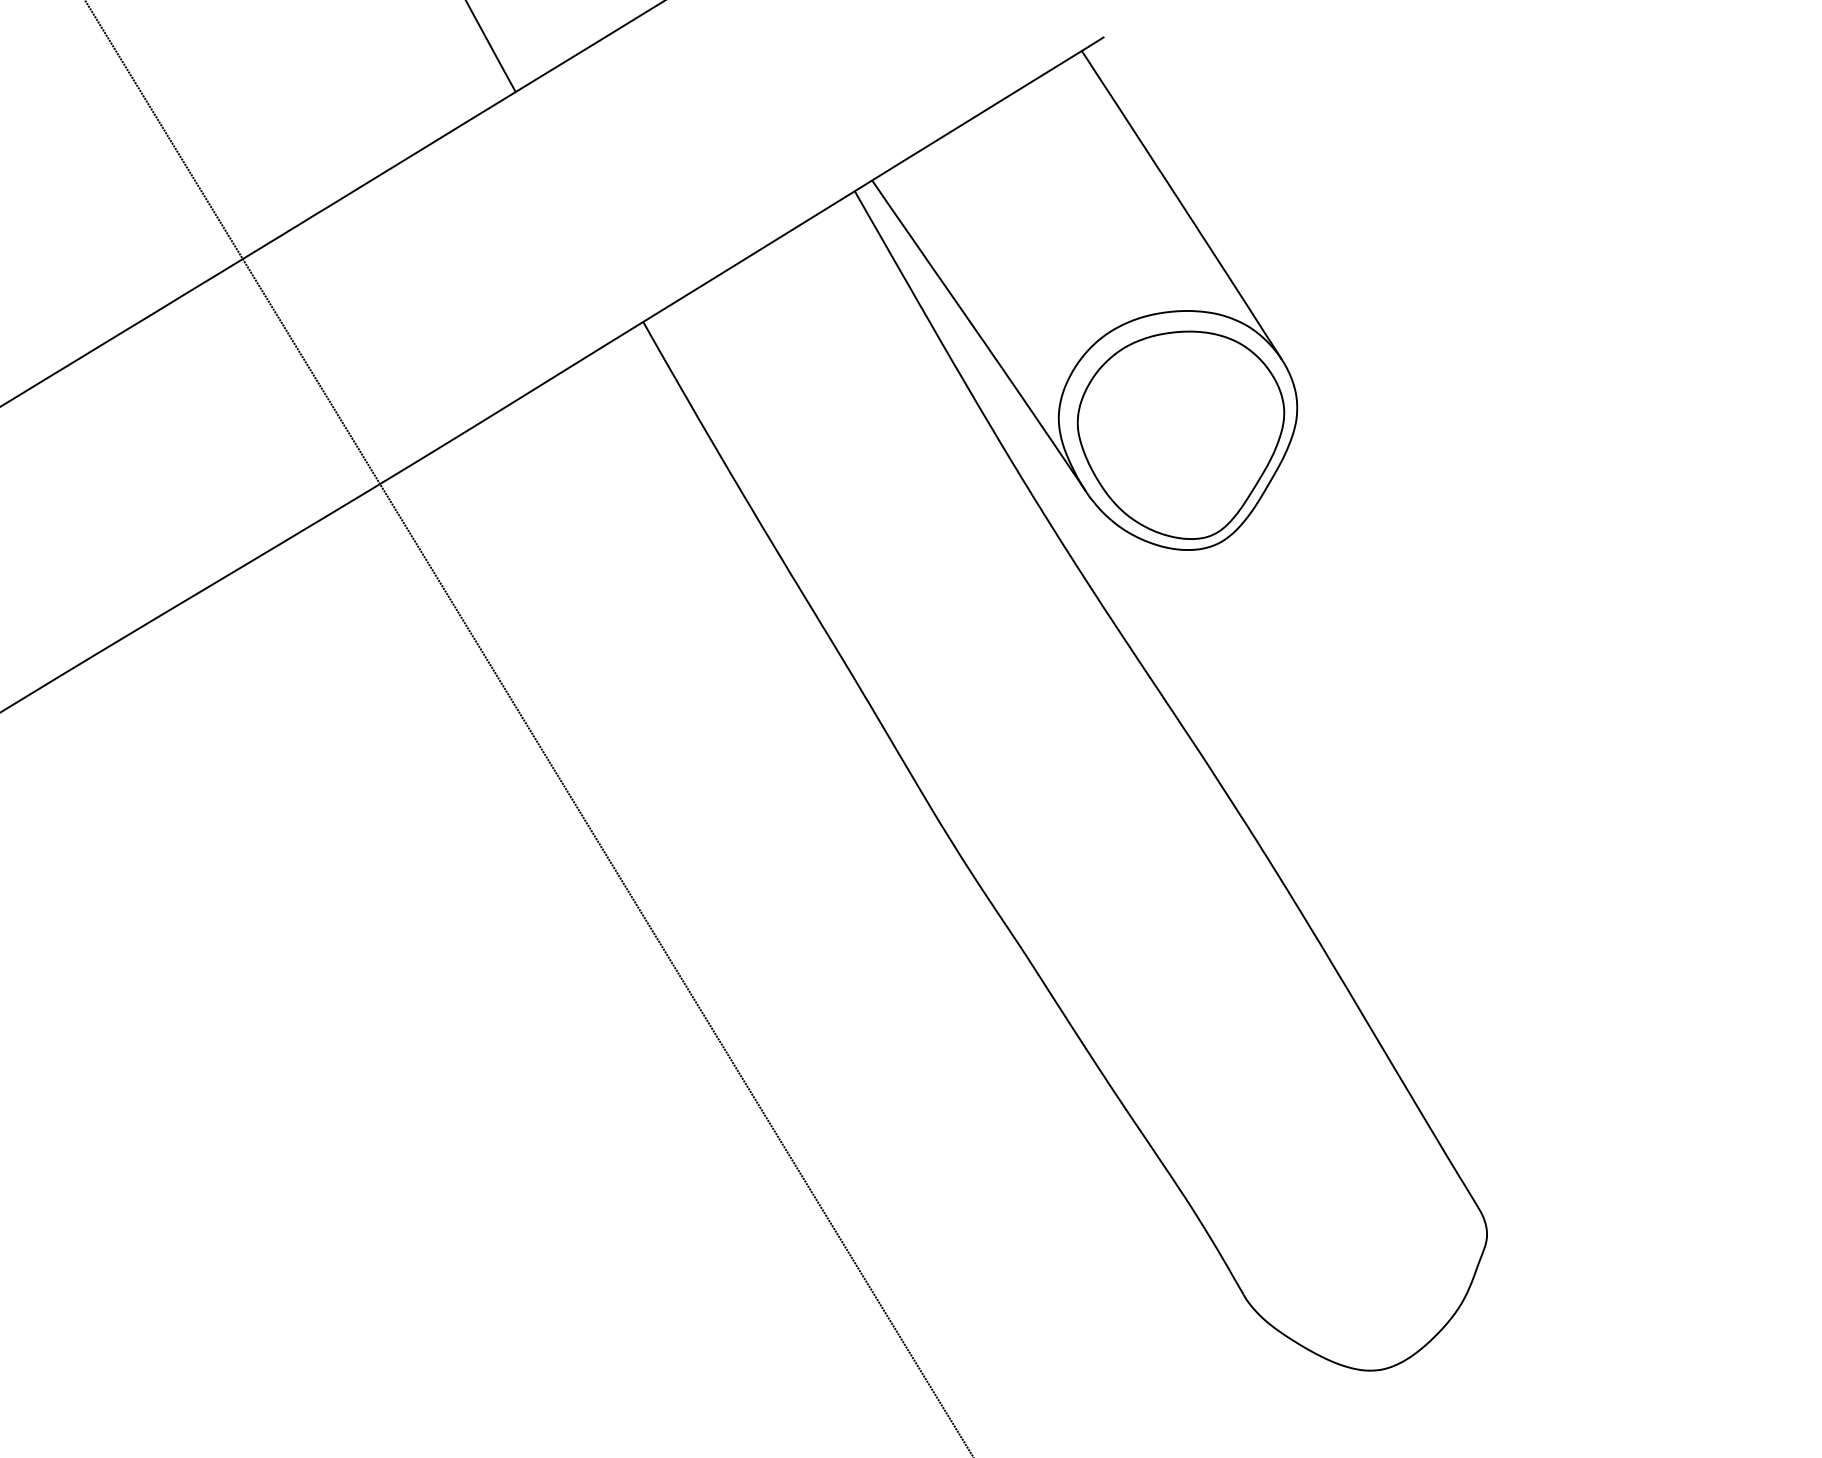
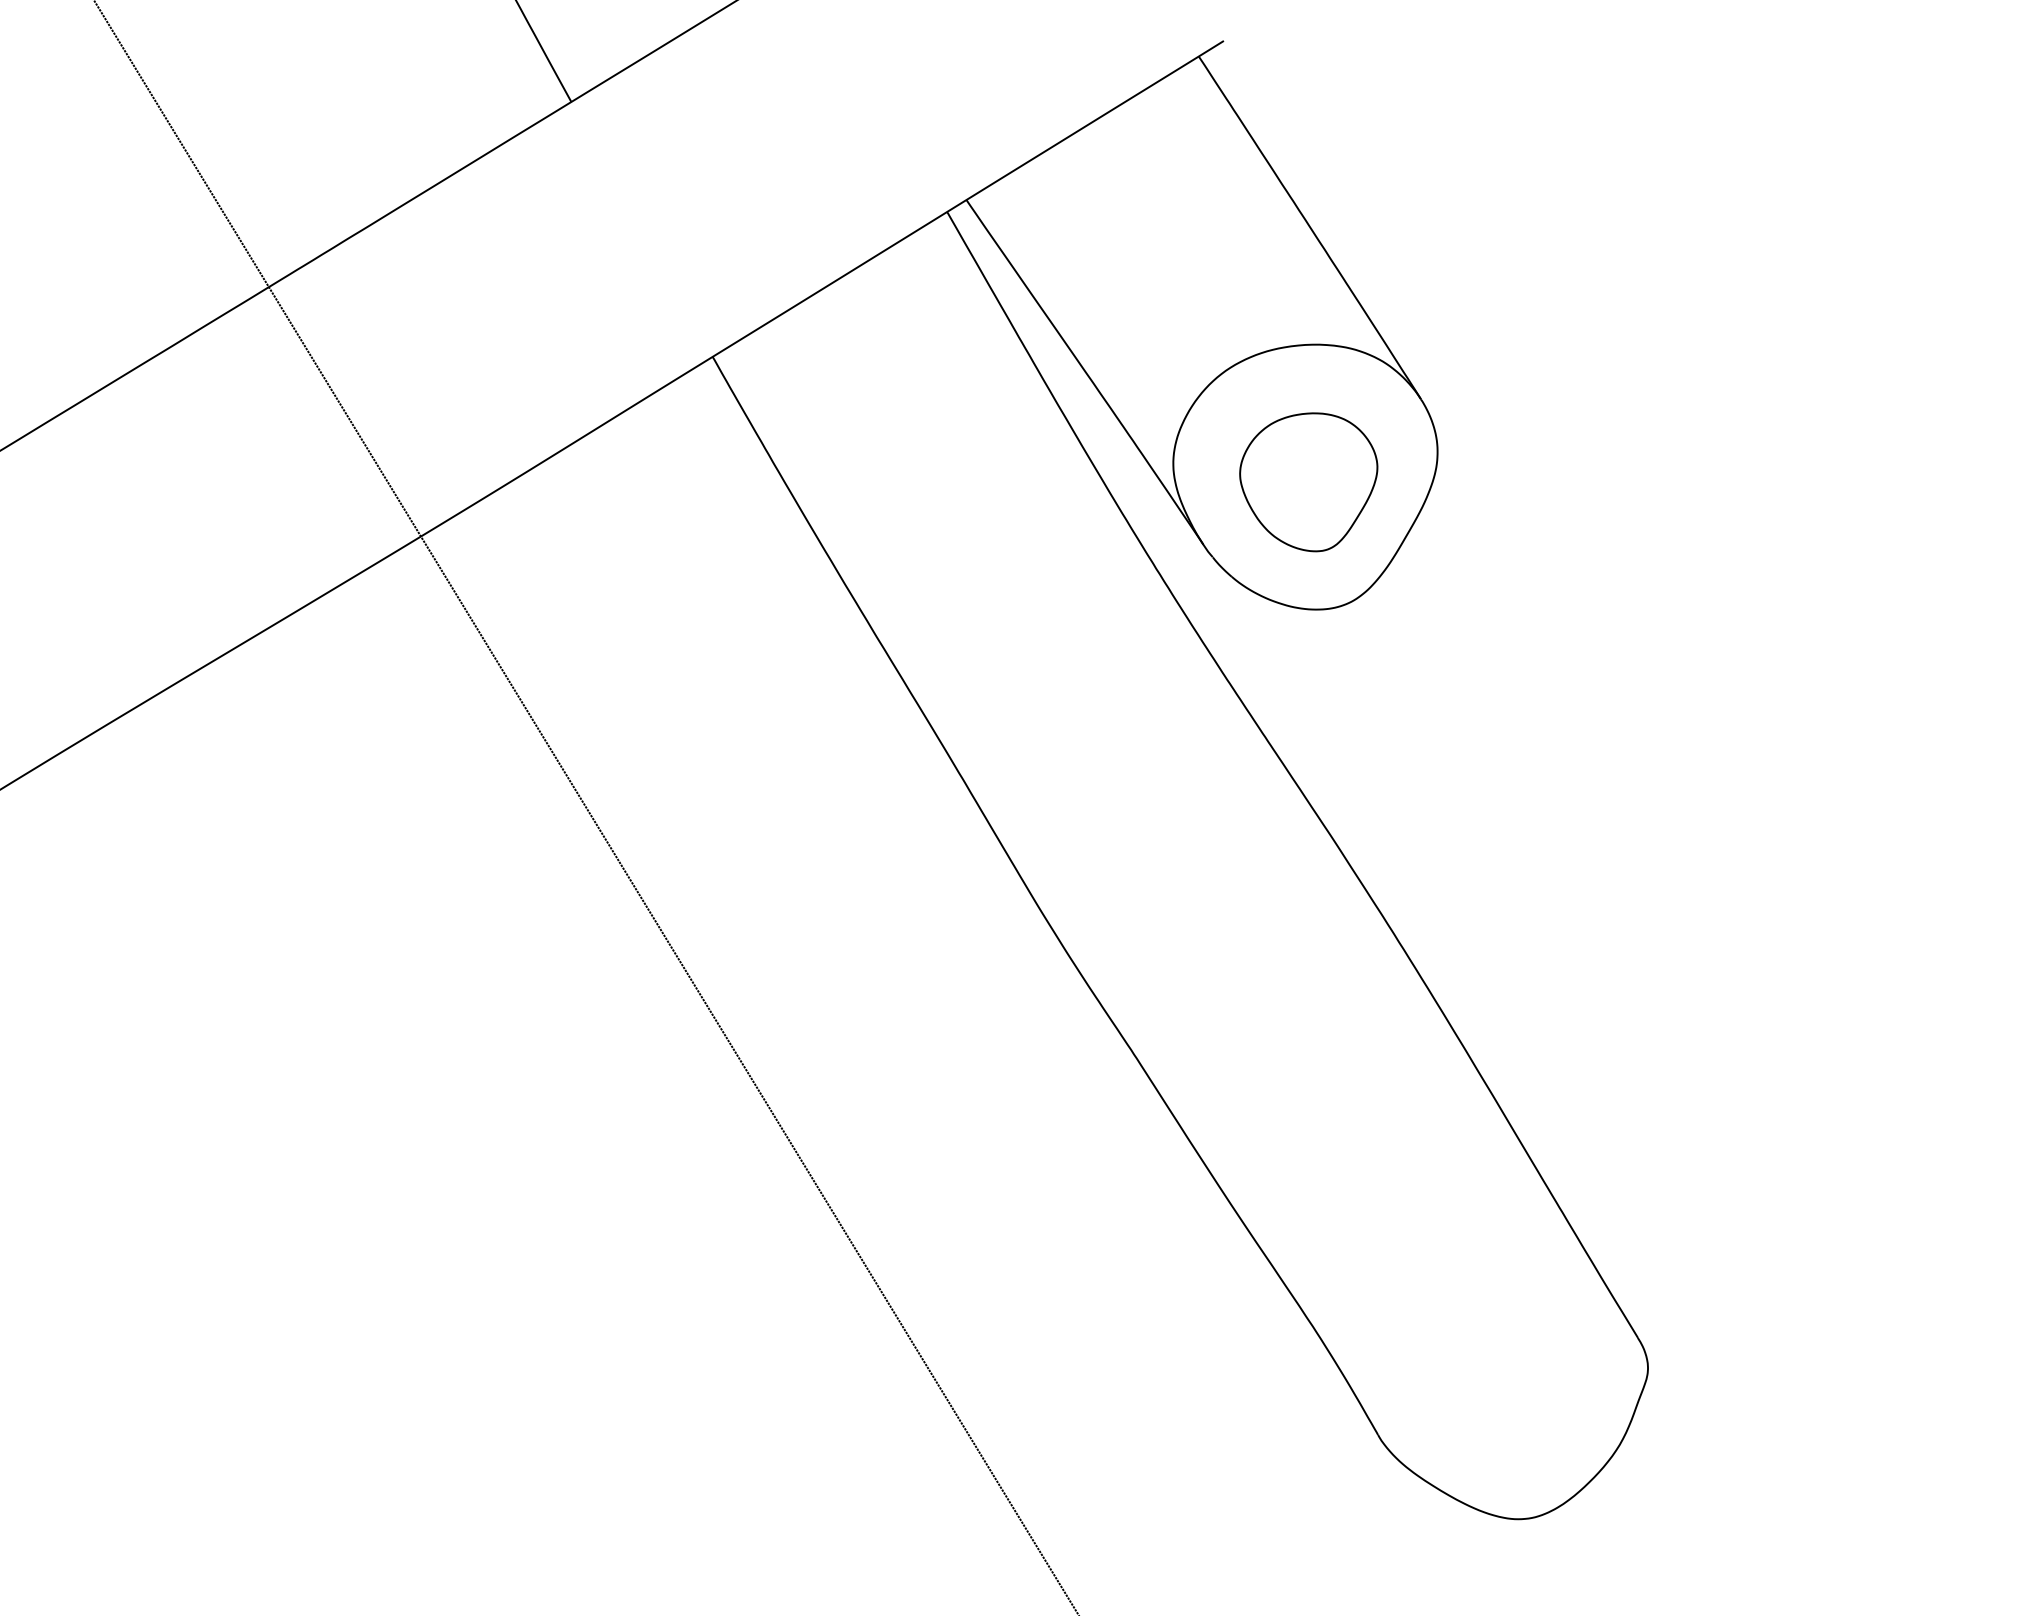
part: (1180, 434) -> (1308, 481), size x0.6

